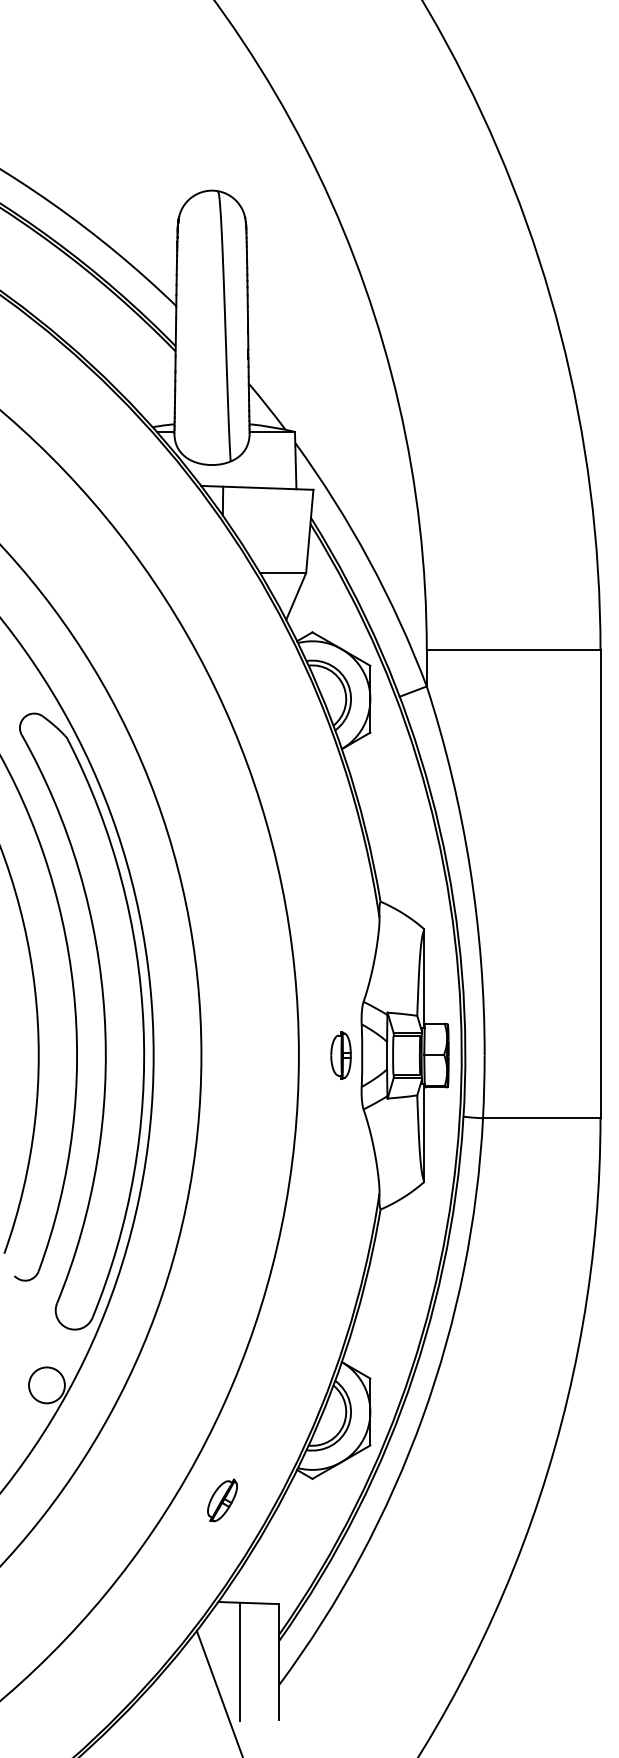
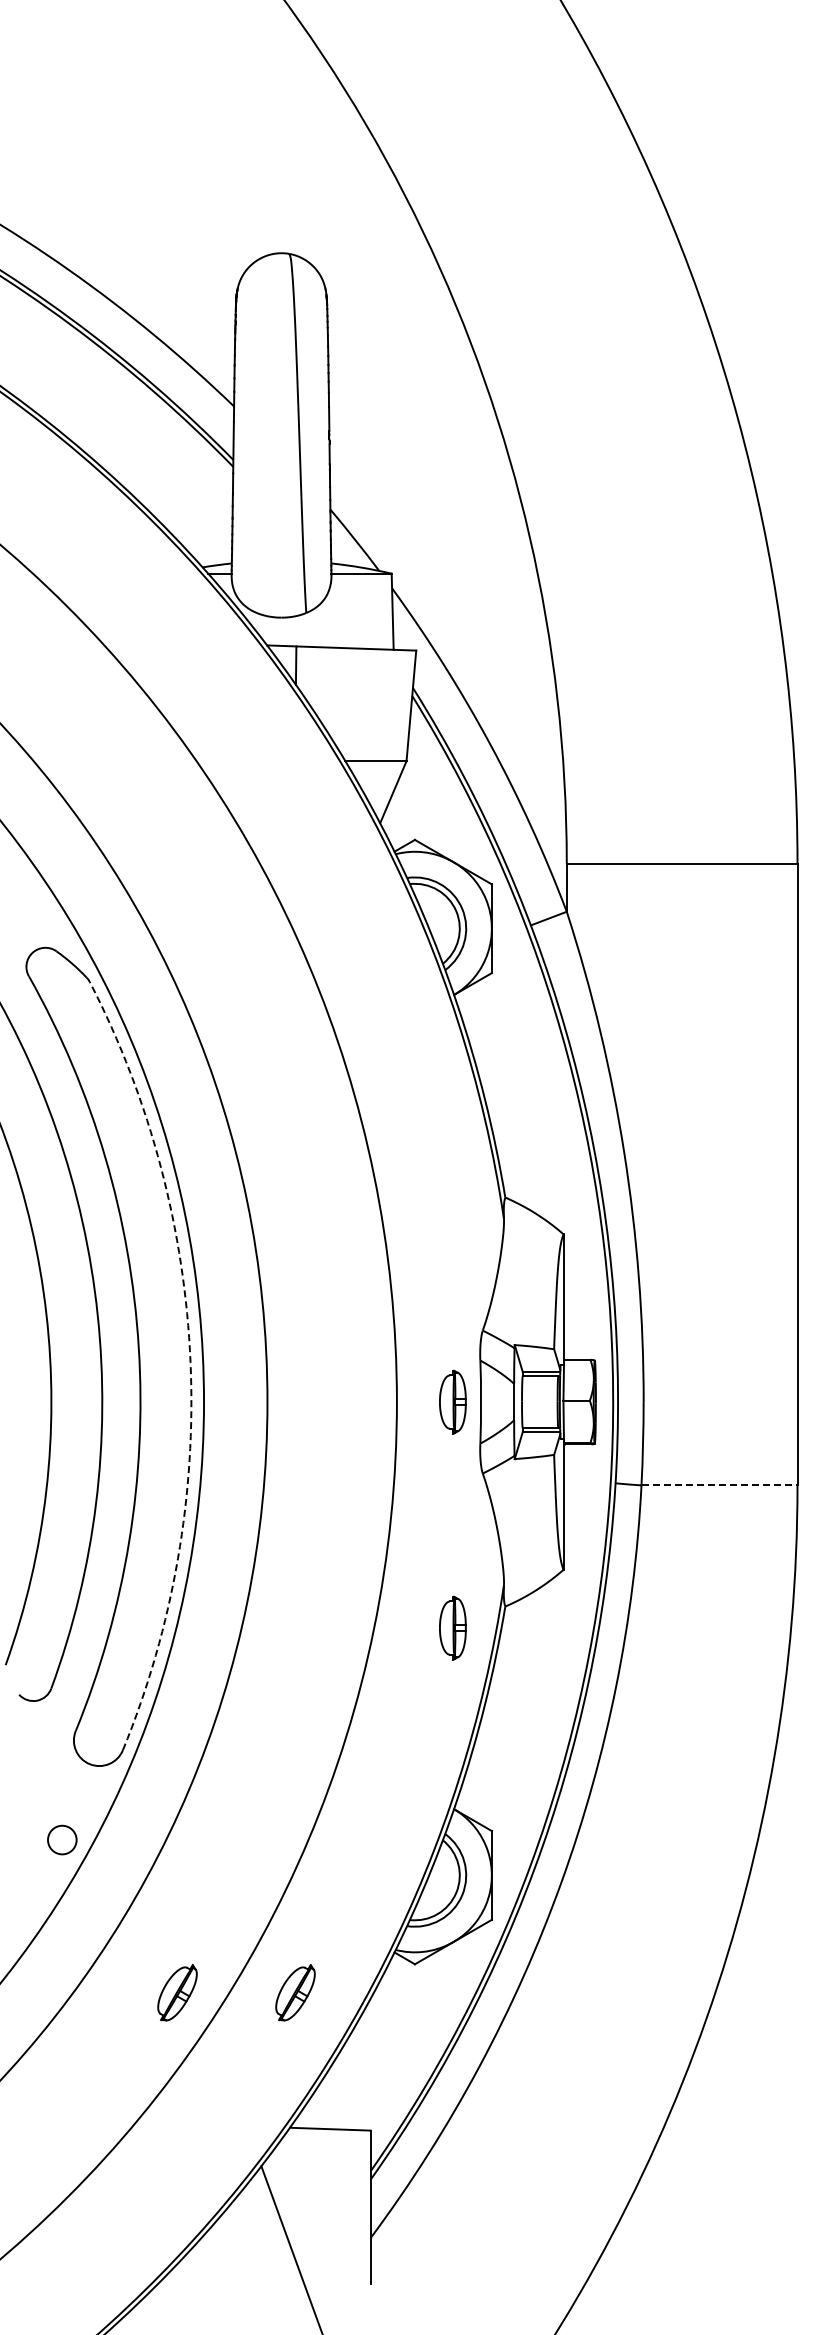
arc: (143, 1025) -> (190, 1362), solid -> dashed
line: (541, 1118) -> (719, 1485), solid -> dashed
part: (340, 1225) -> (452, 1627), added
circle: (47, 1384) -> (62, 1839), size x0.6
part: (133, 1500) -> (177, 1992), added
line: (240, 1661) -> (319, 2206), removed

